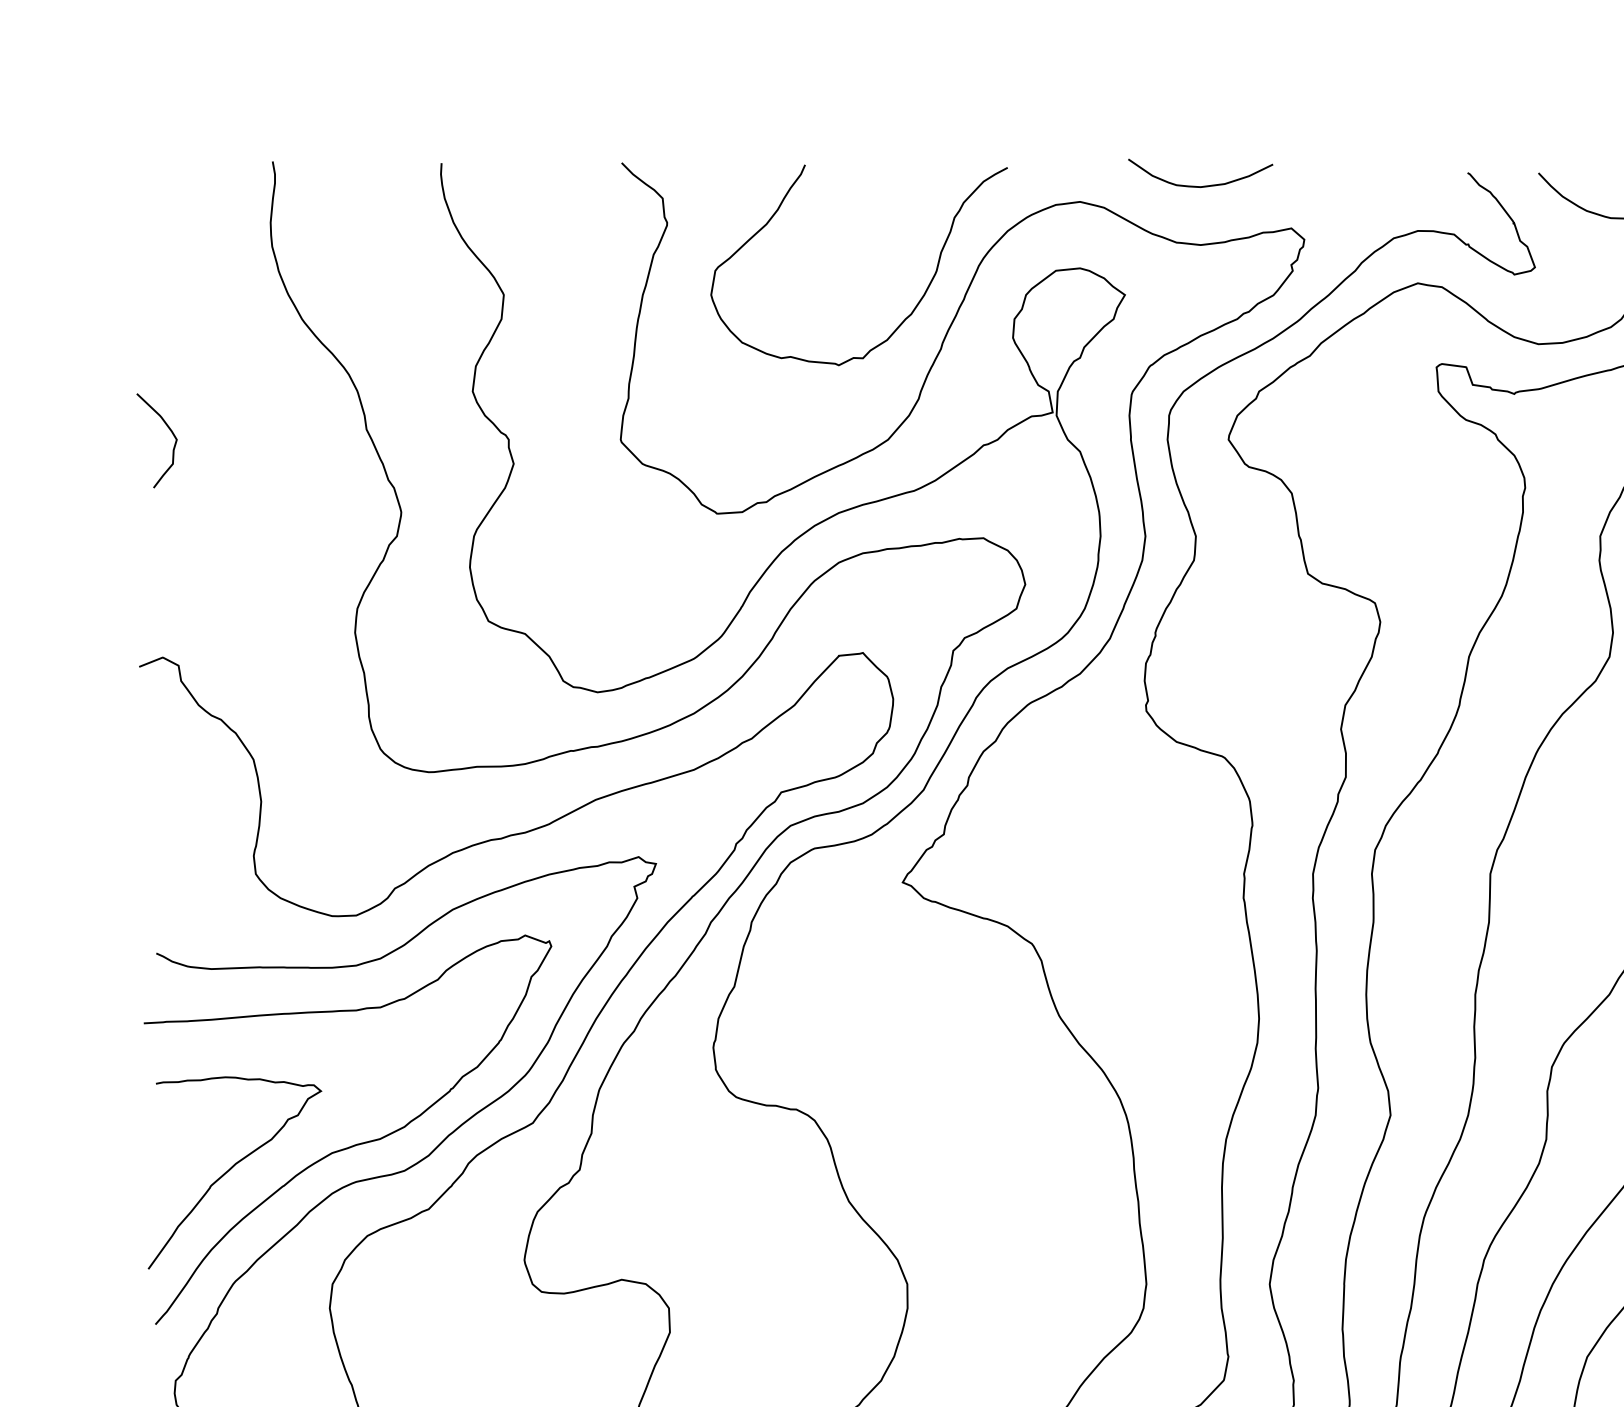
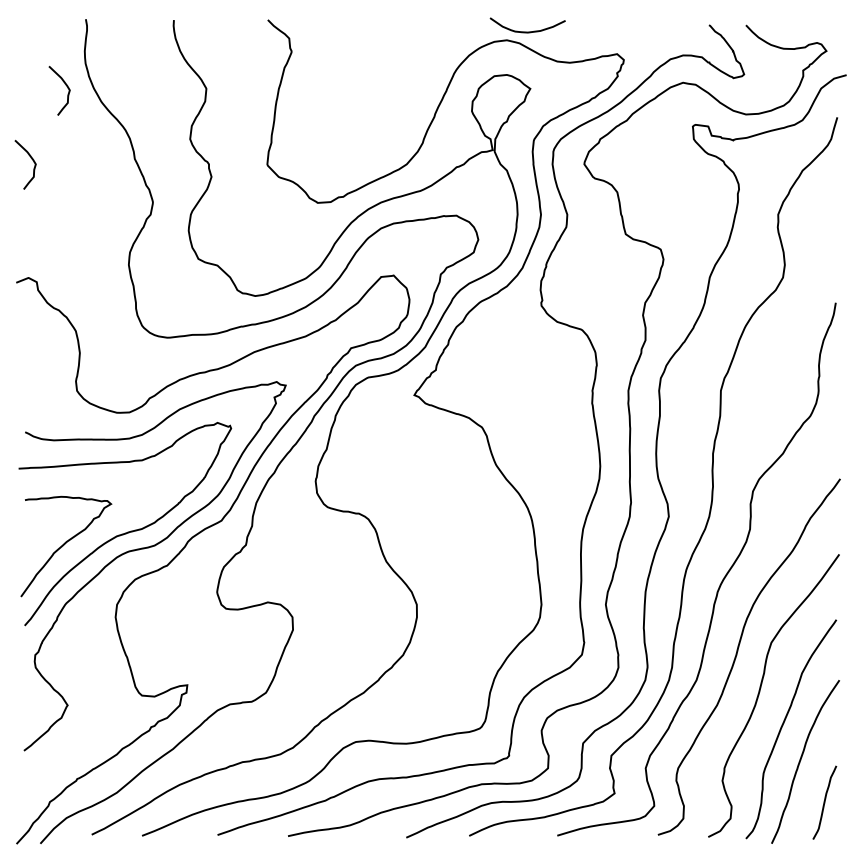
curve: (1200, 185) -> (527, 31), moved
curve: (233, 288) -> (65, 85), added
curve: (914, 305) -> (420, 94), removed

